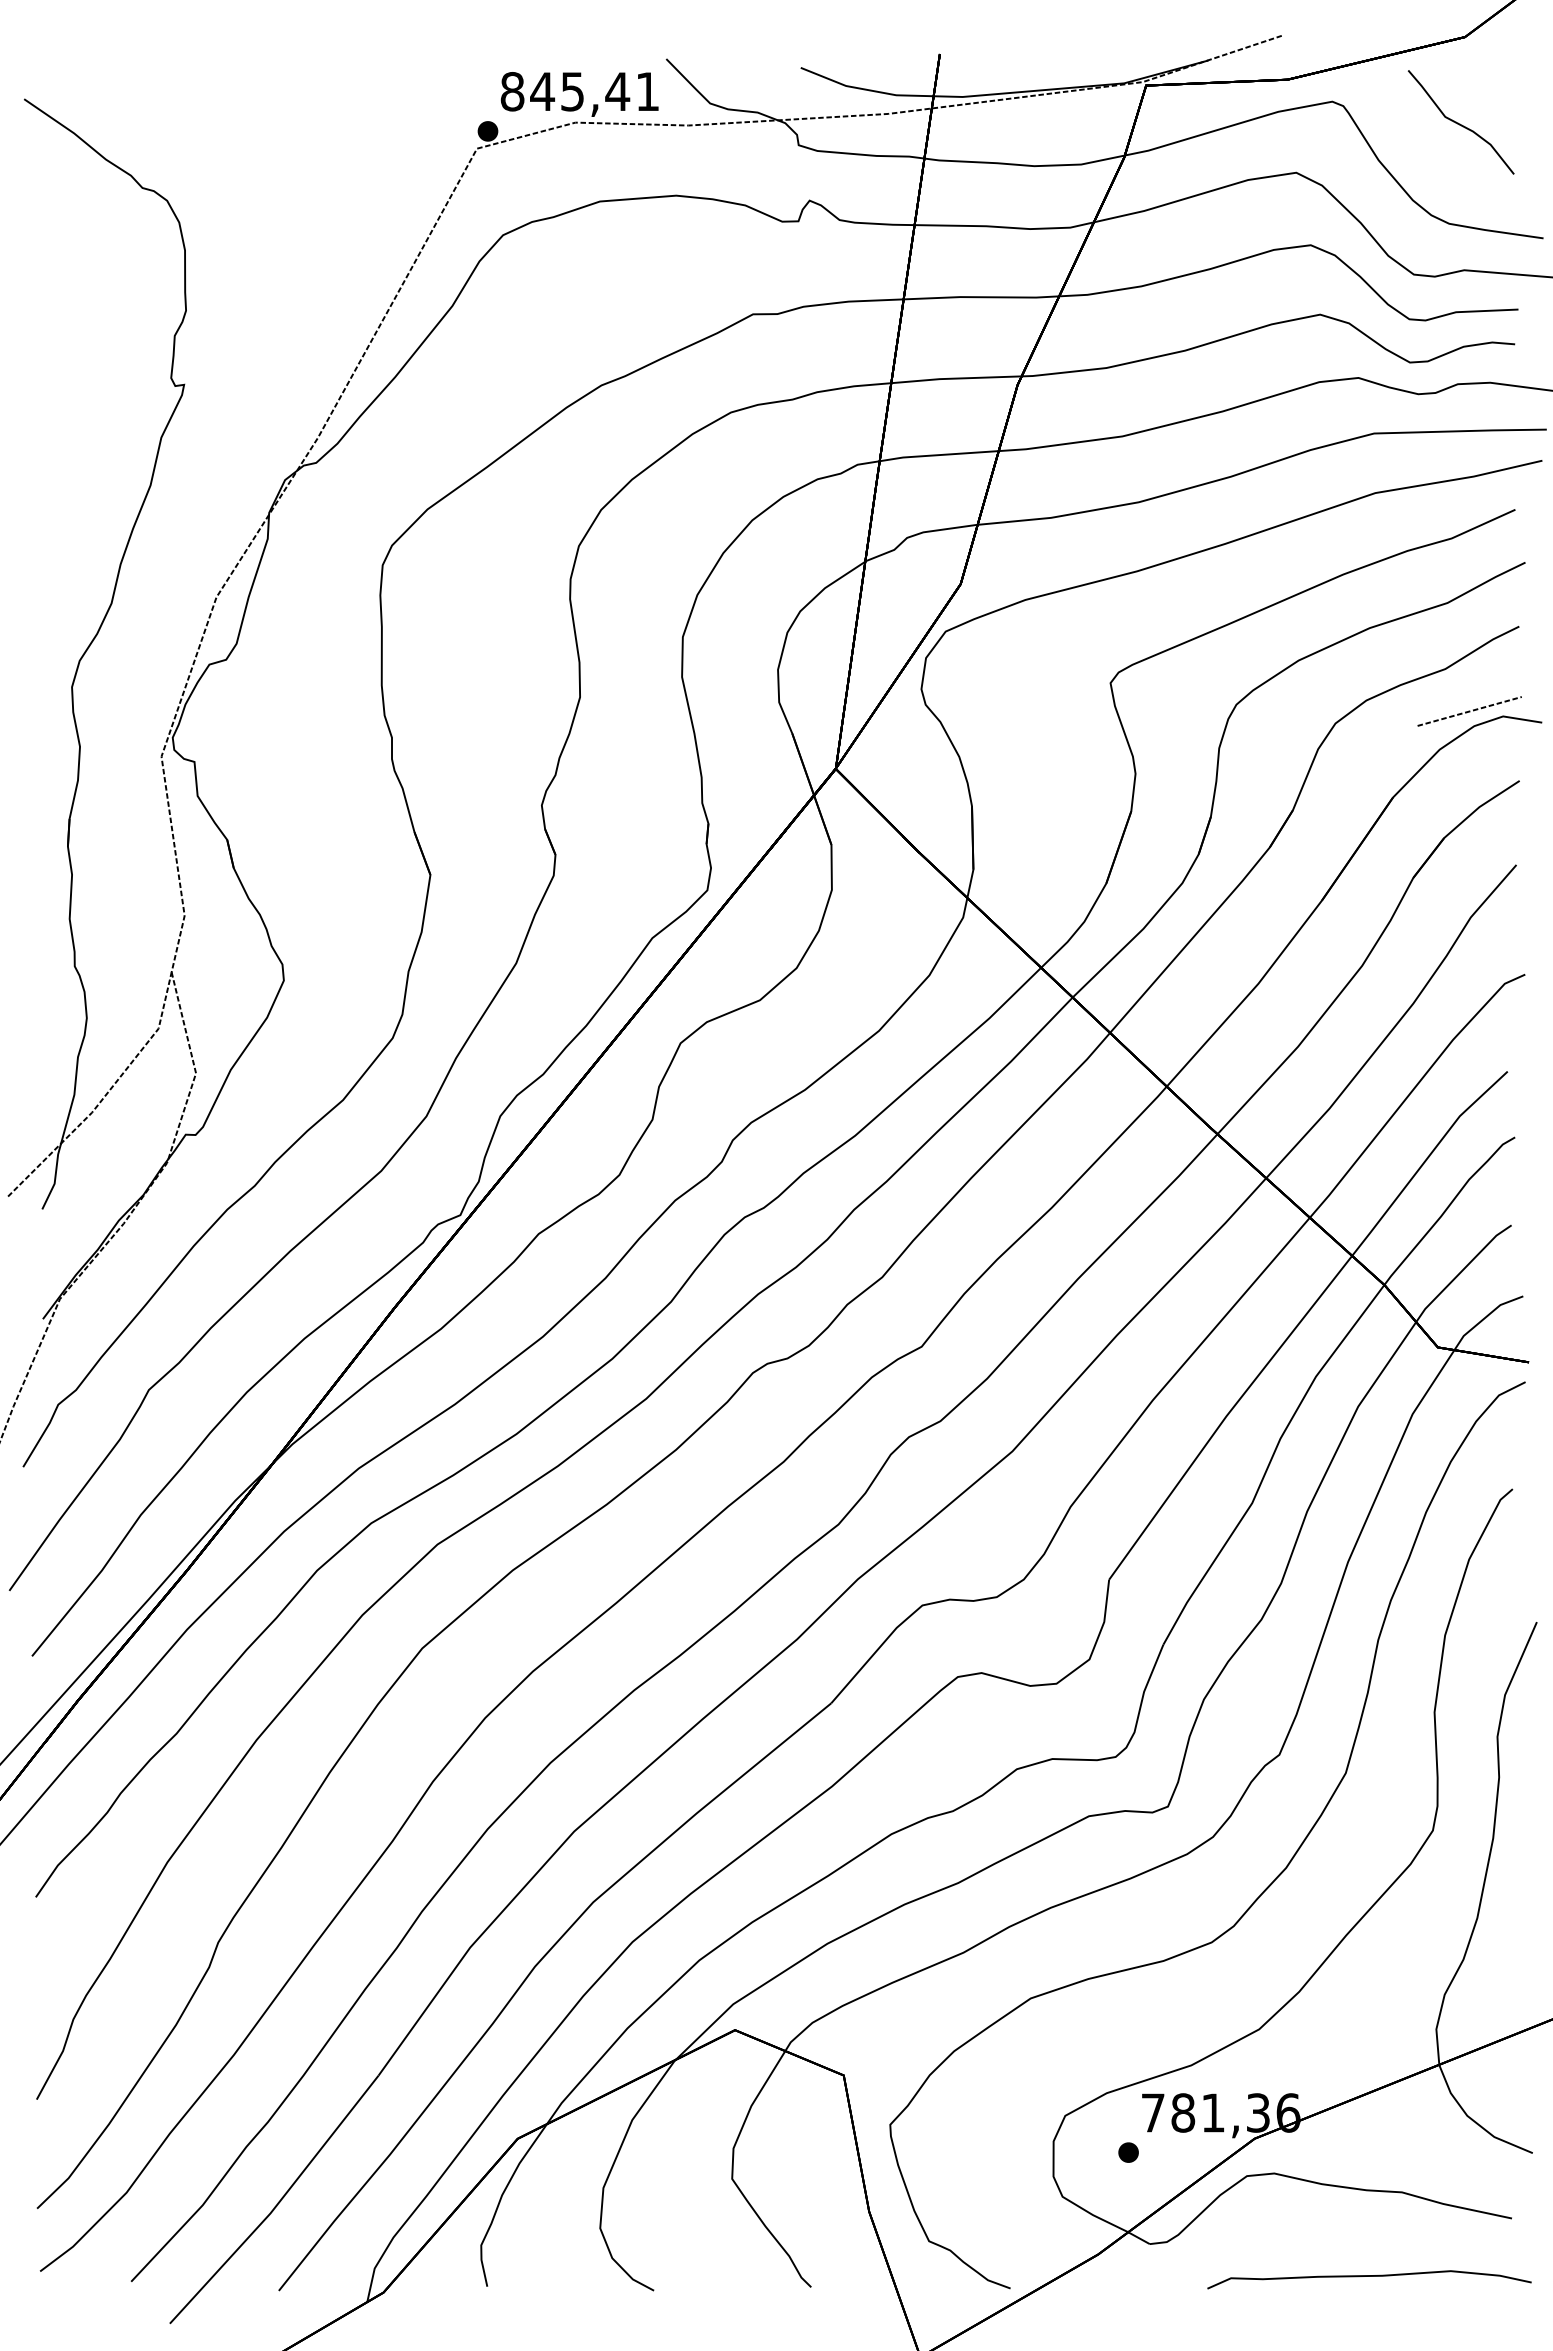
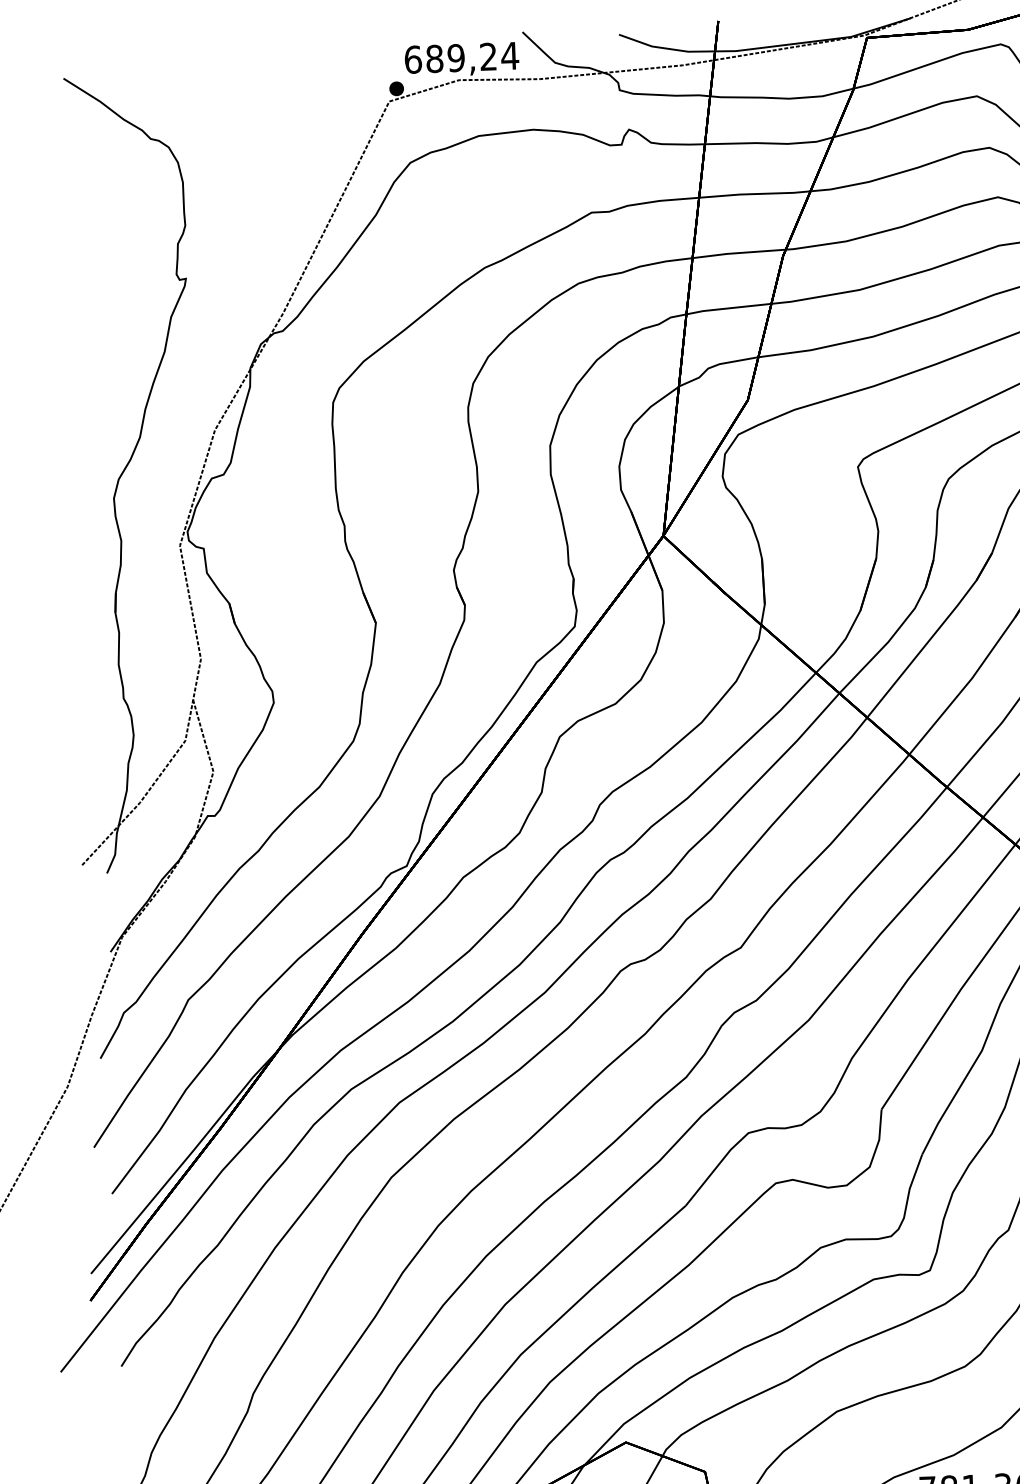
text: (580, 91) -> (461, 57), 845,41 -> 689,24

